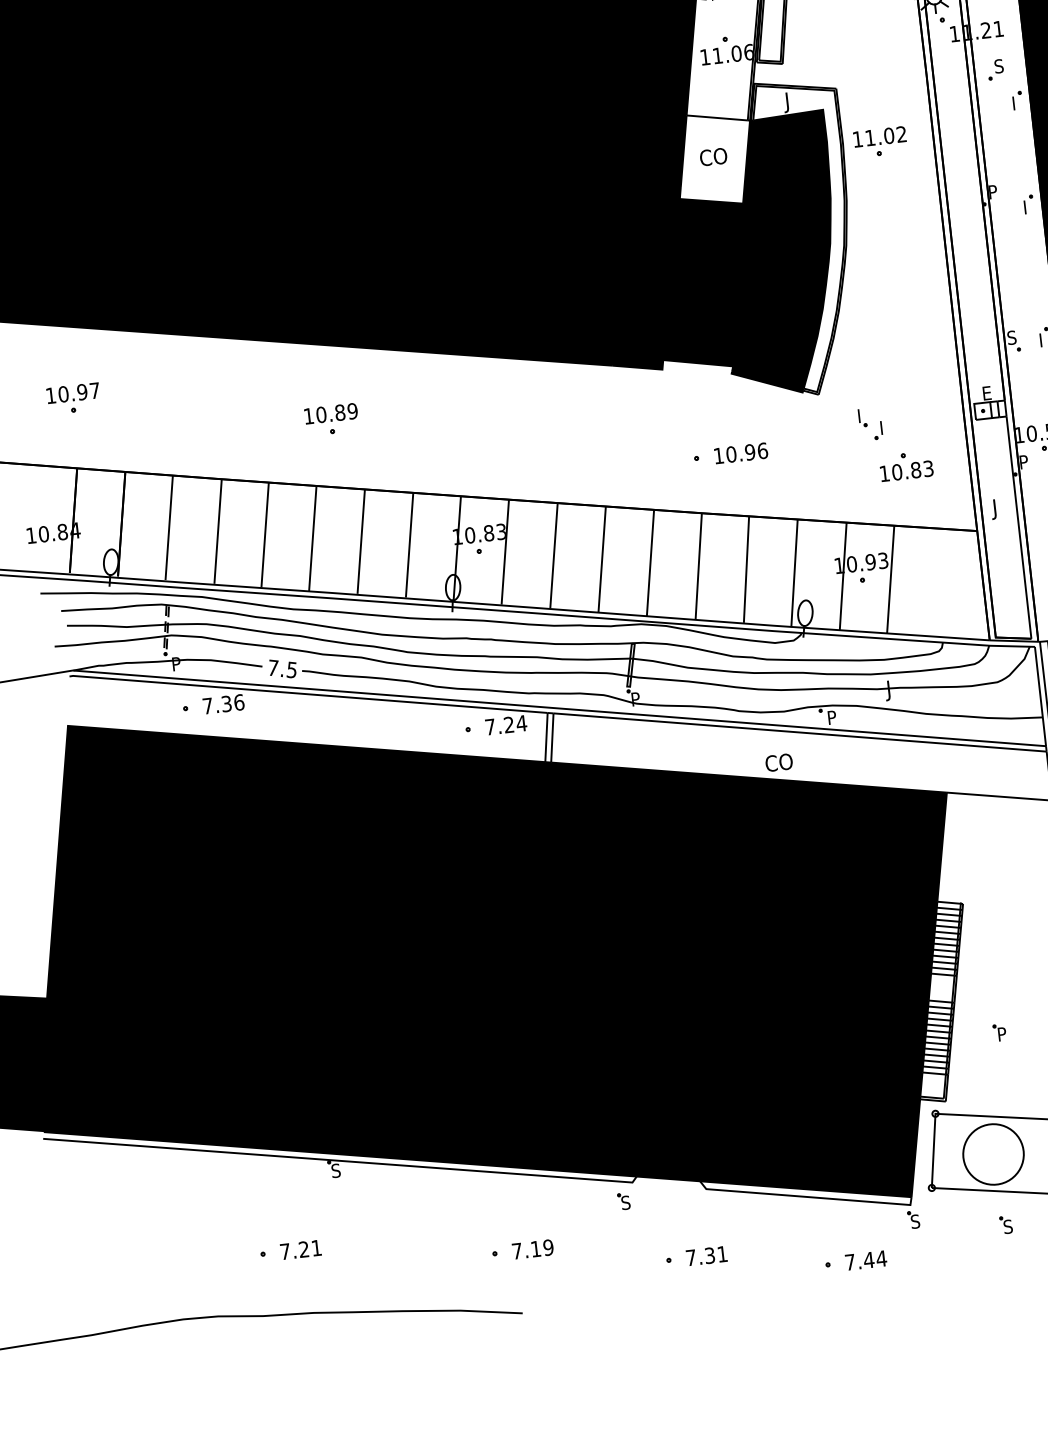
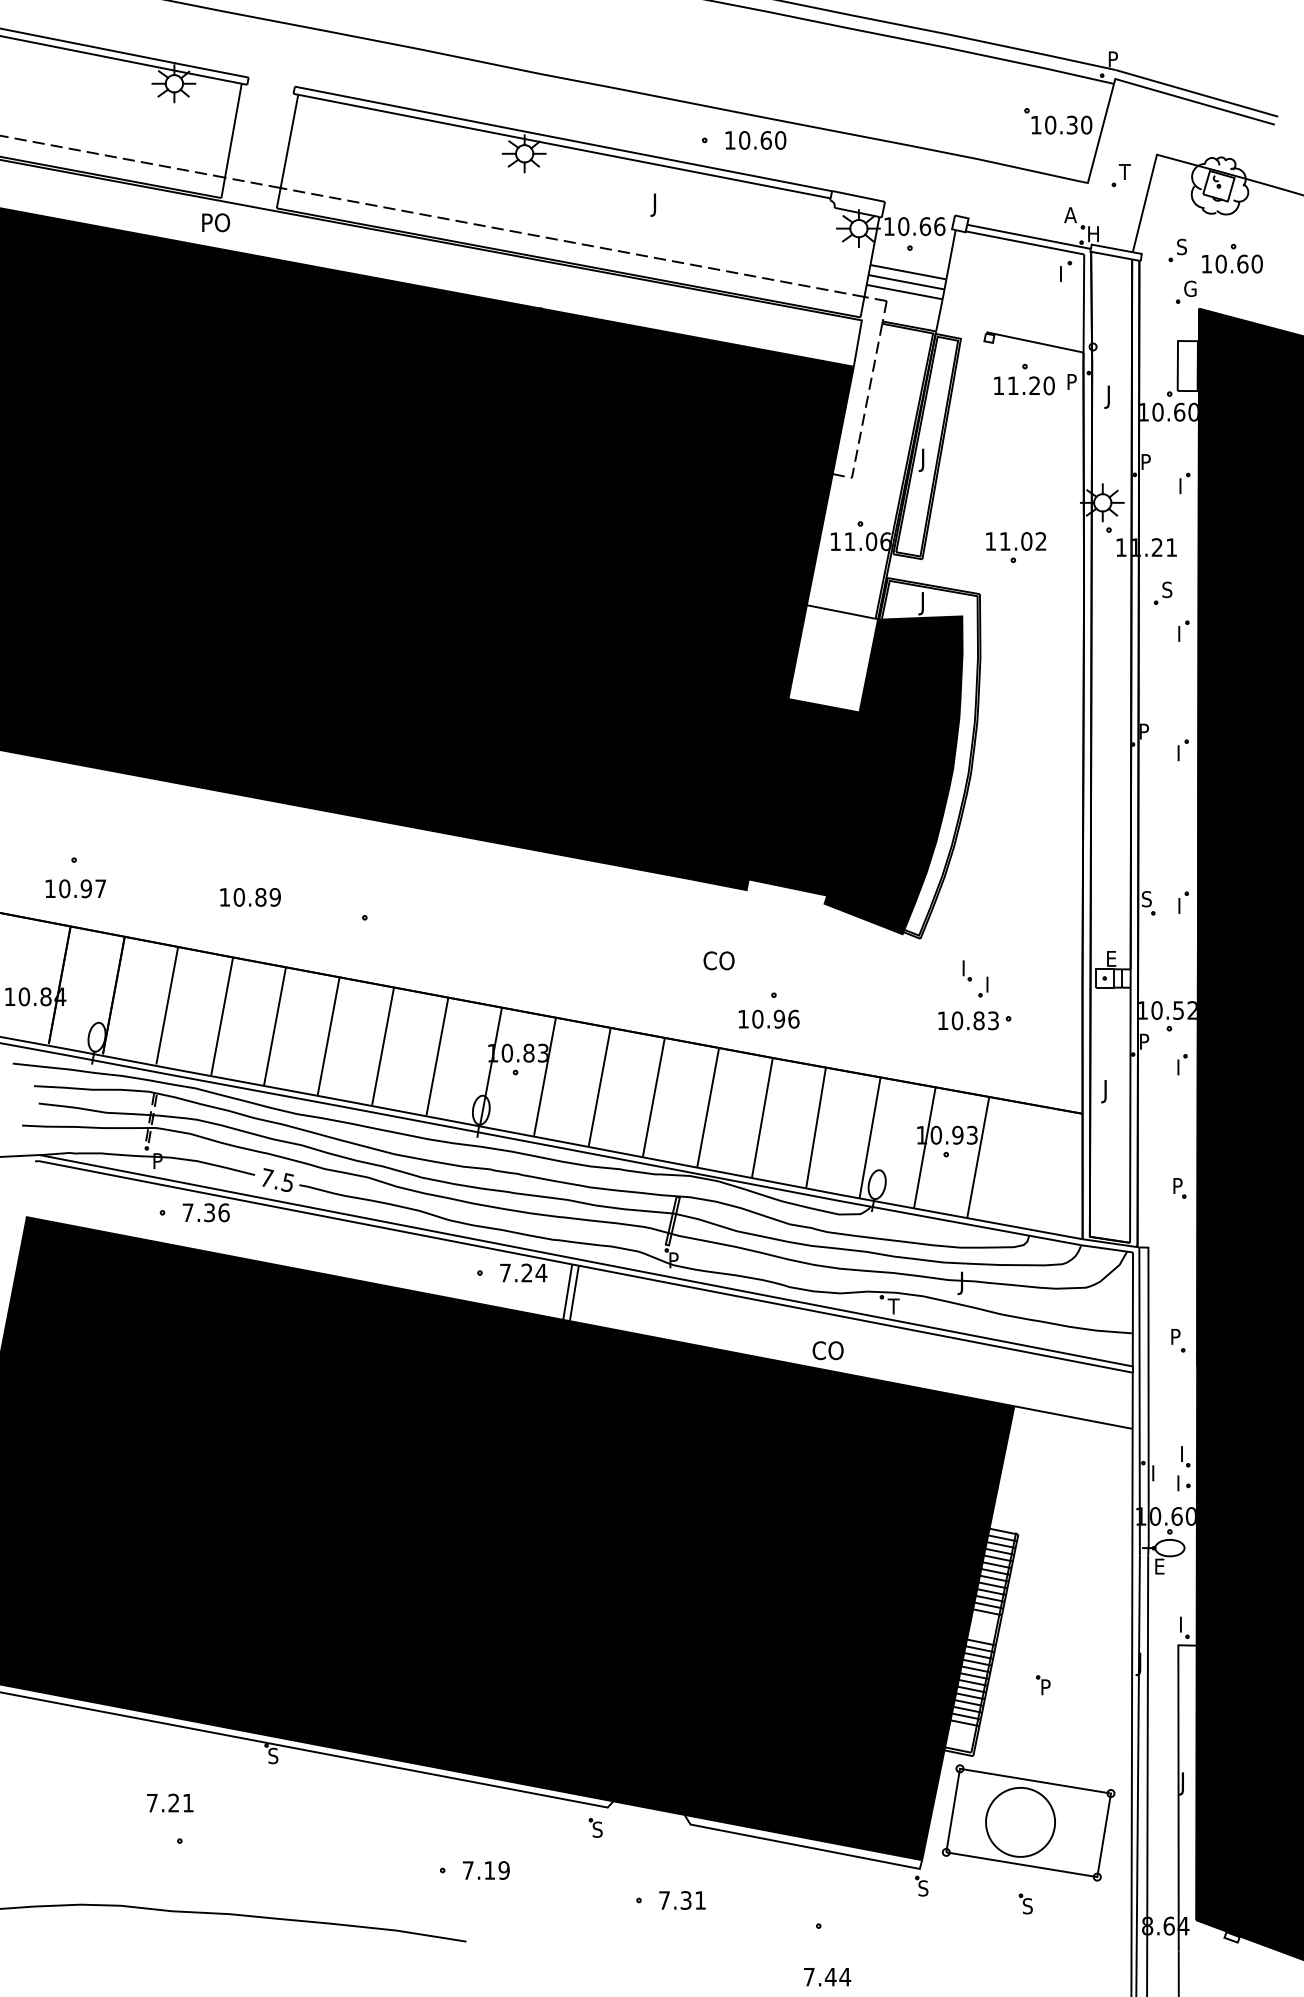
part: (880, 142) -> (1016, 547), moved
text: (713, 156) -> (718, 960), moved
text: (72, 392) -> (75, 888), moved
text: (331, 413) -> (250, 897), moved
text: (740, 452) -> (768, 1018), moved
text: (906, 470) -> (968, 1020), moved
text: (831, 717) -> (893, 1306), P -> T
text: (301, 1249) -> (170, 1802), moved
text: (866, 1260) -> (827, 1977), moved

